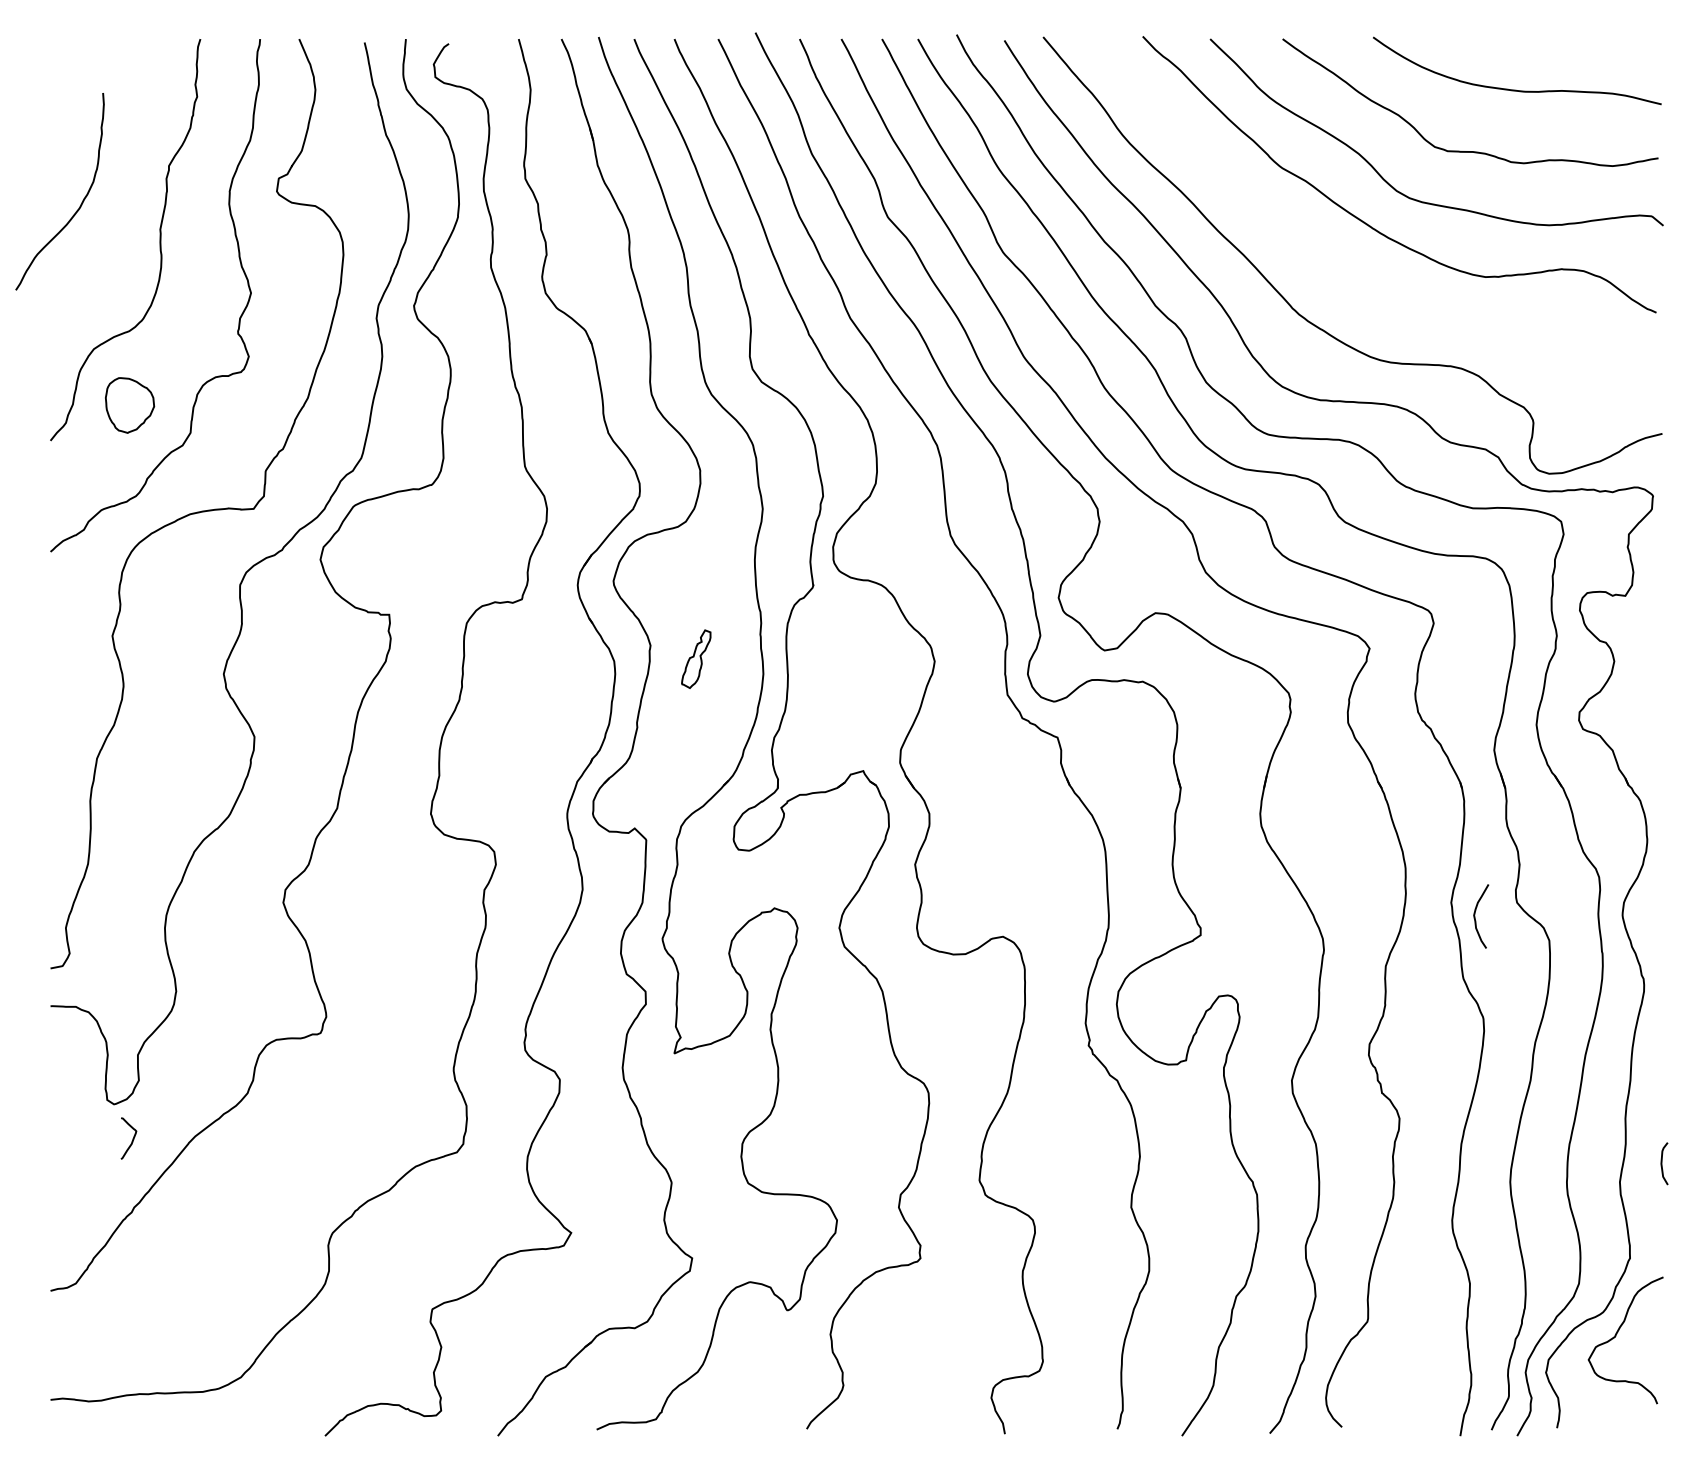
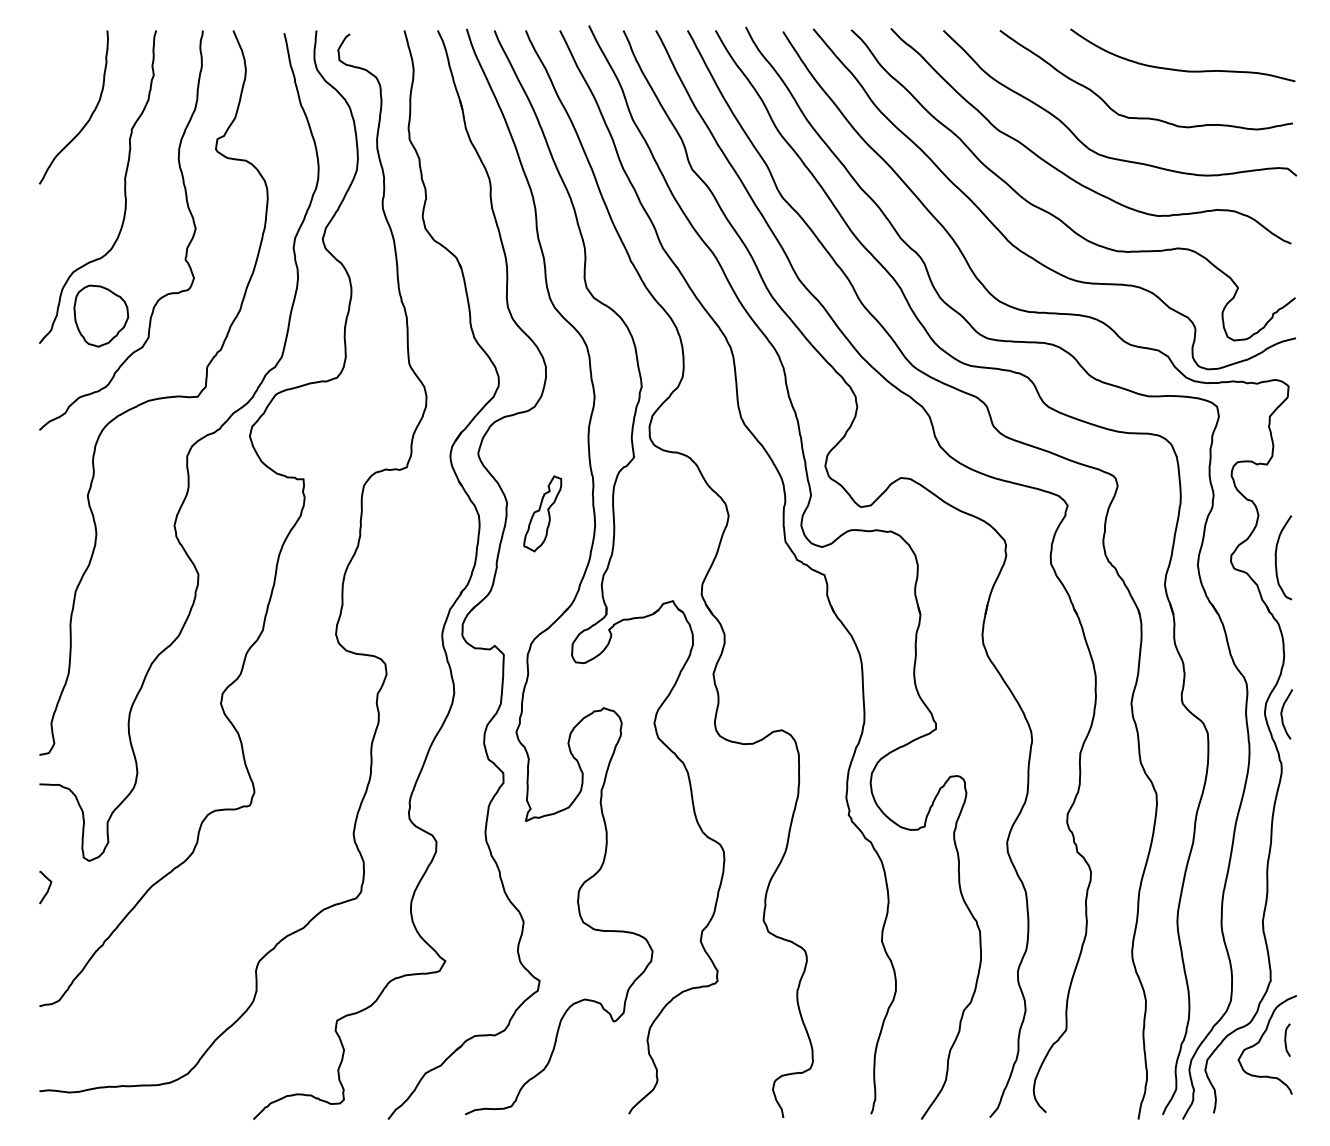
curve: (81, 201) -> (90, 115), moved
curve: (1353, 276) -> (1055, 215), added
part: (130, 404) -> (101, 315), size x1.43
part: (695, 658) -> (542, 513), size x1.67
curve: (1637, 715) -> (1276, 557), added
curve: (1475, 916) -> (1282, 714), moved
curve: (131, 1141) -> (47, 889), moved
curve: (1663, 1162) -> (1286, 1039), moved

